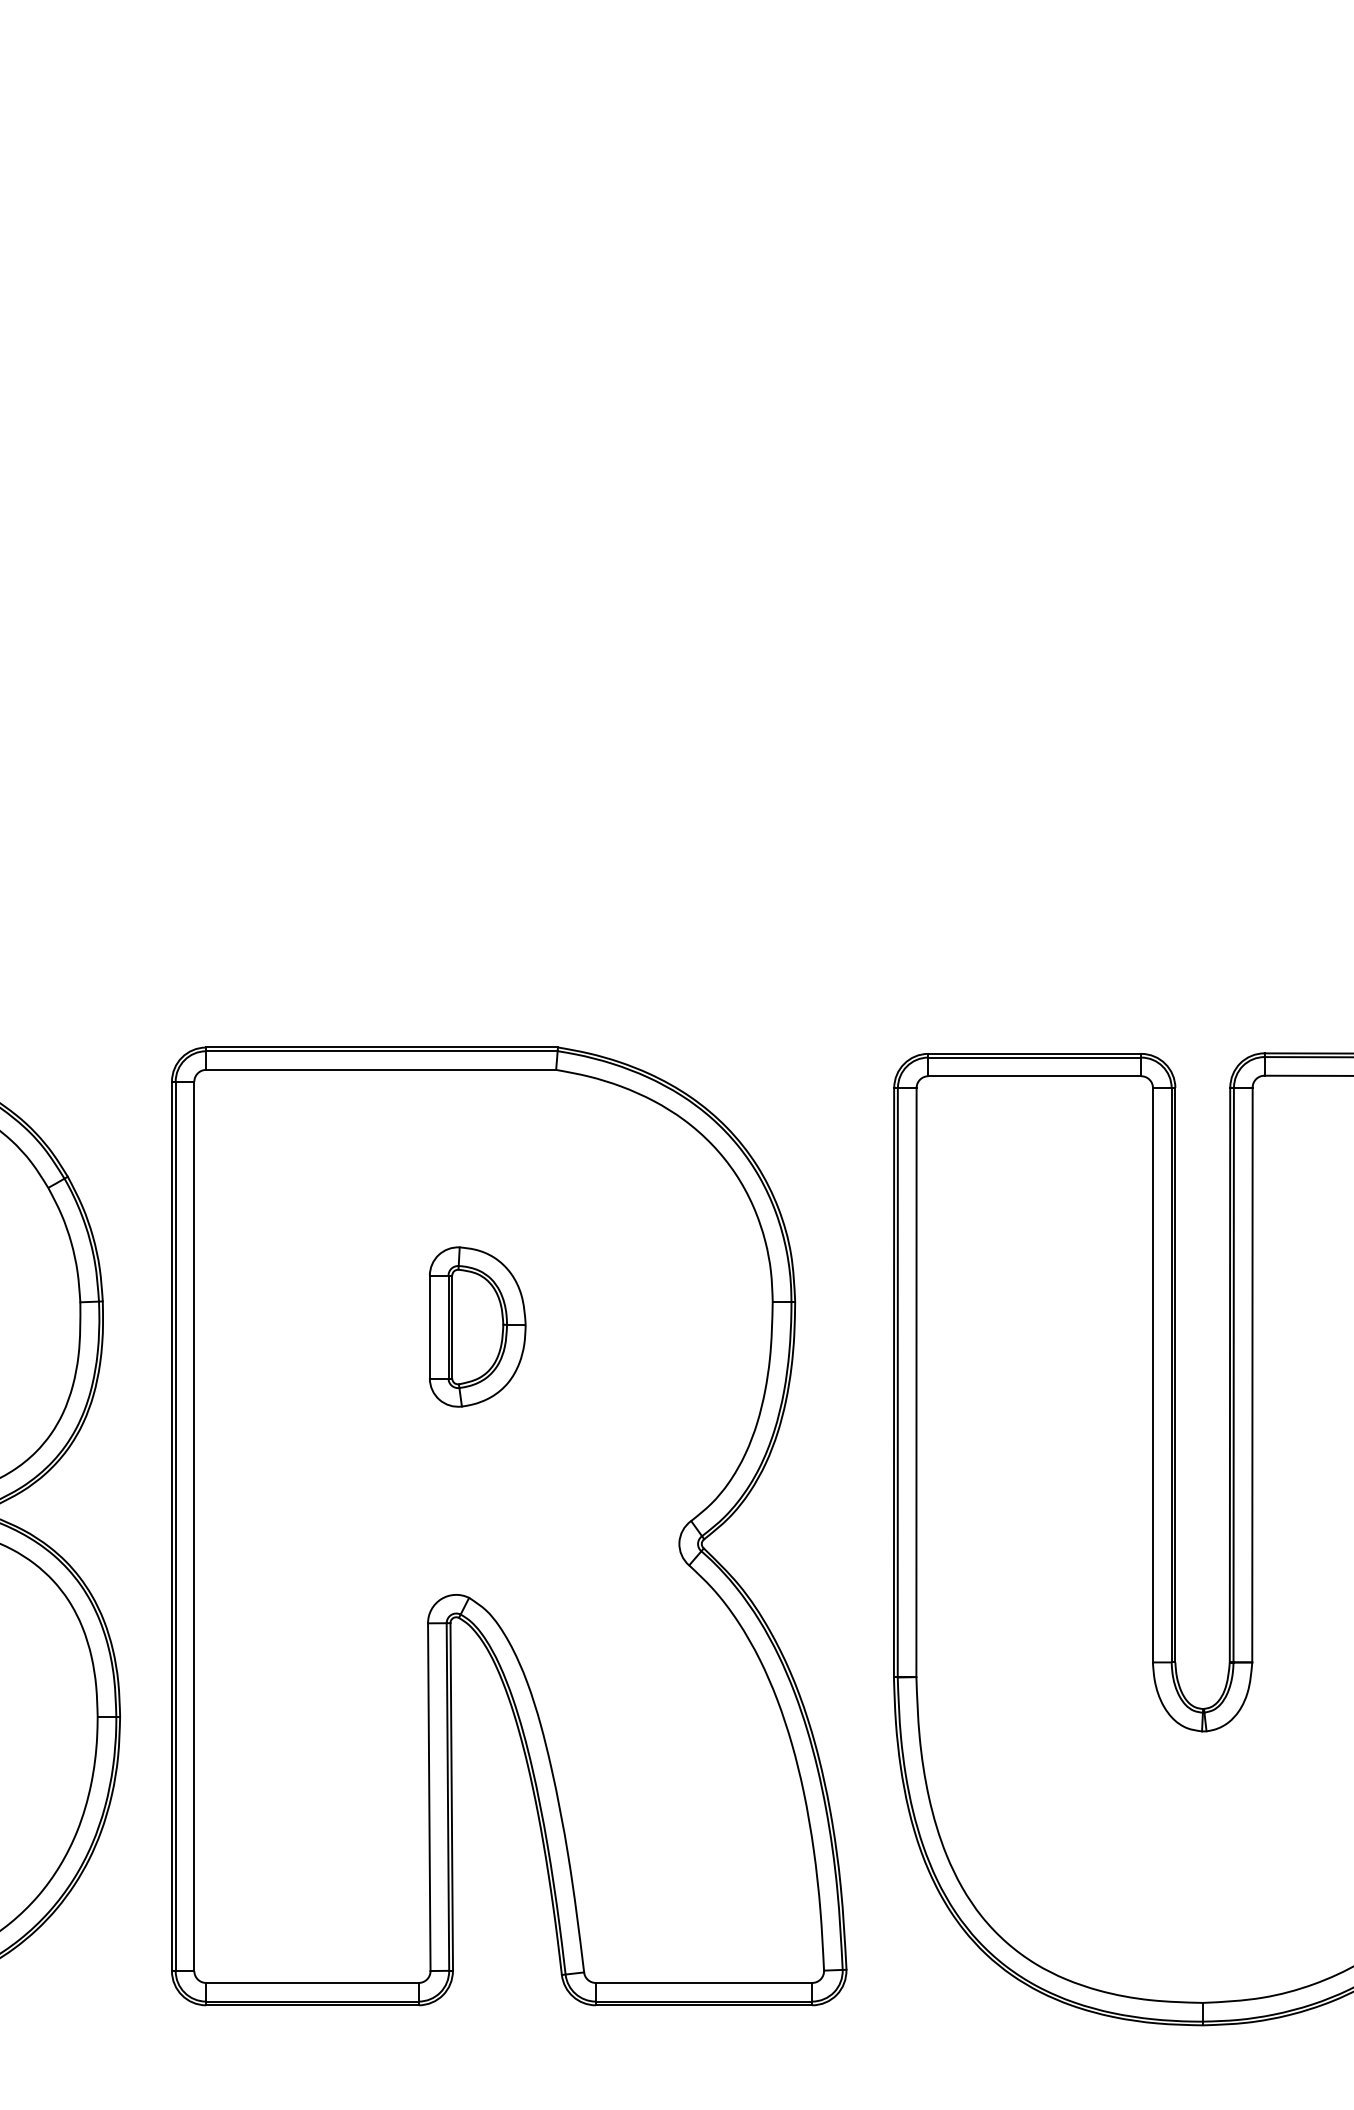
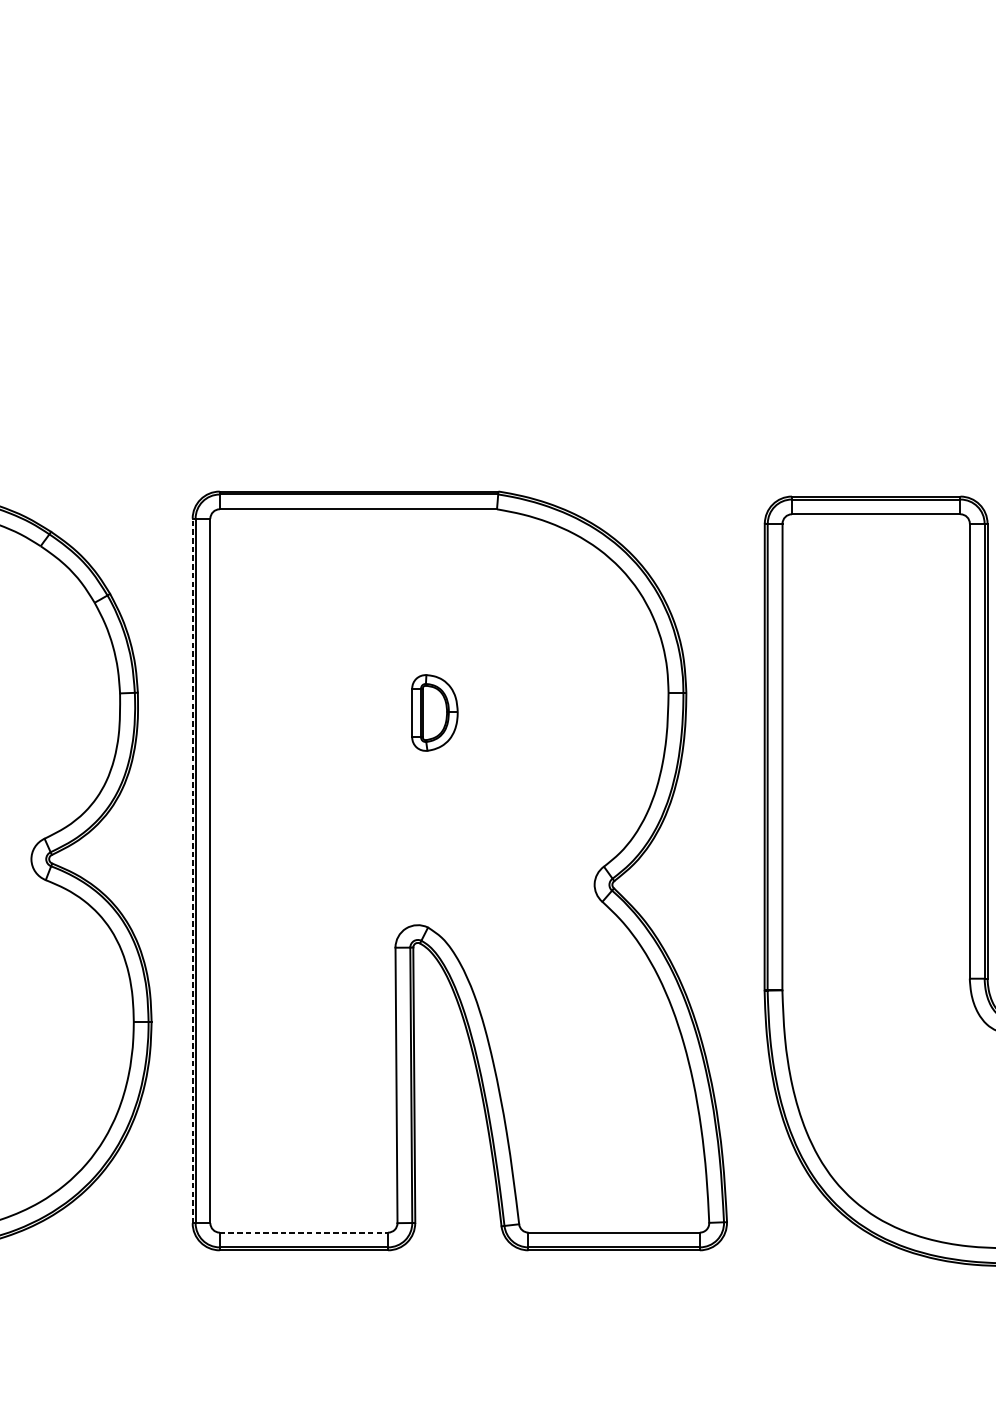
part: (477, 1326) -> (434, 712), size x0.6
line: (171, 1526) -> (192, 871), solid -> dashed
line: (312, 1982) -> (303, 1232), solid -> dashed

